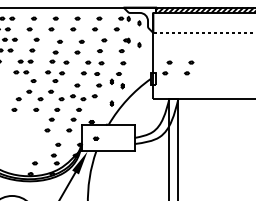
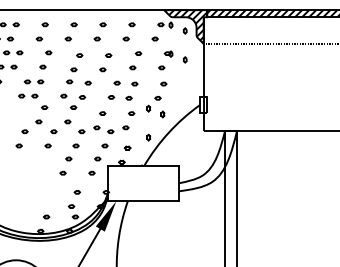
hatch: (140, 19) -> (186, 25), added
part: (171, 64) -> (227, 85), removed
part: (95, 138) -> (127, 147), moved

